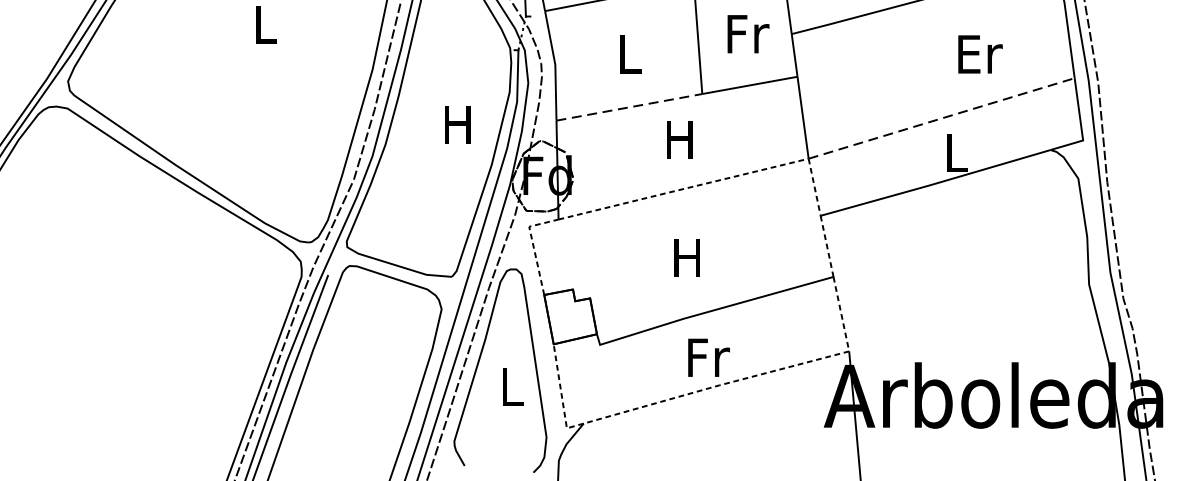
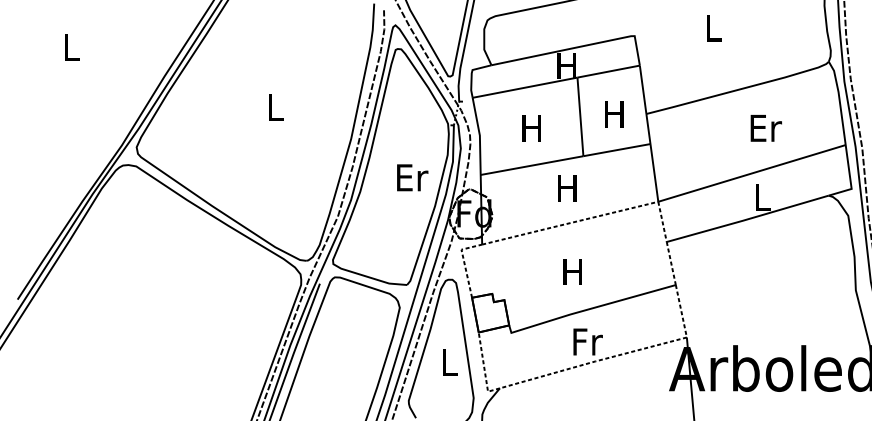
text: (747, 33) -> (615, 113), Fr -> H
text: (628, 54) -> (531, 128), L -> H
text: (979, 54) -> (765, 128), moved
line: (630, 107) -> (532, 165), dashed -> solid
line: (942, 118) -> (752, 173), dashed -> solid
text: (459, 124) -> (412, 177), H -> Er

